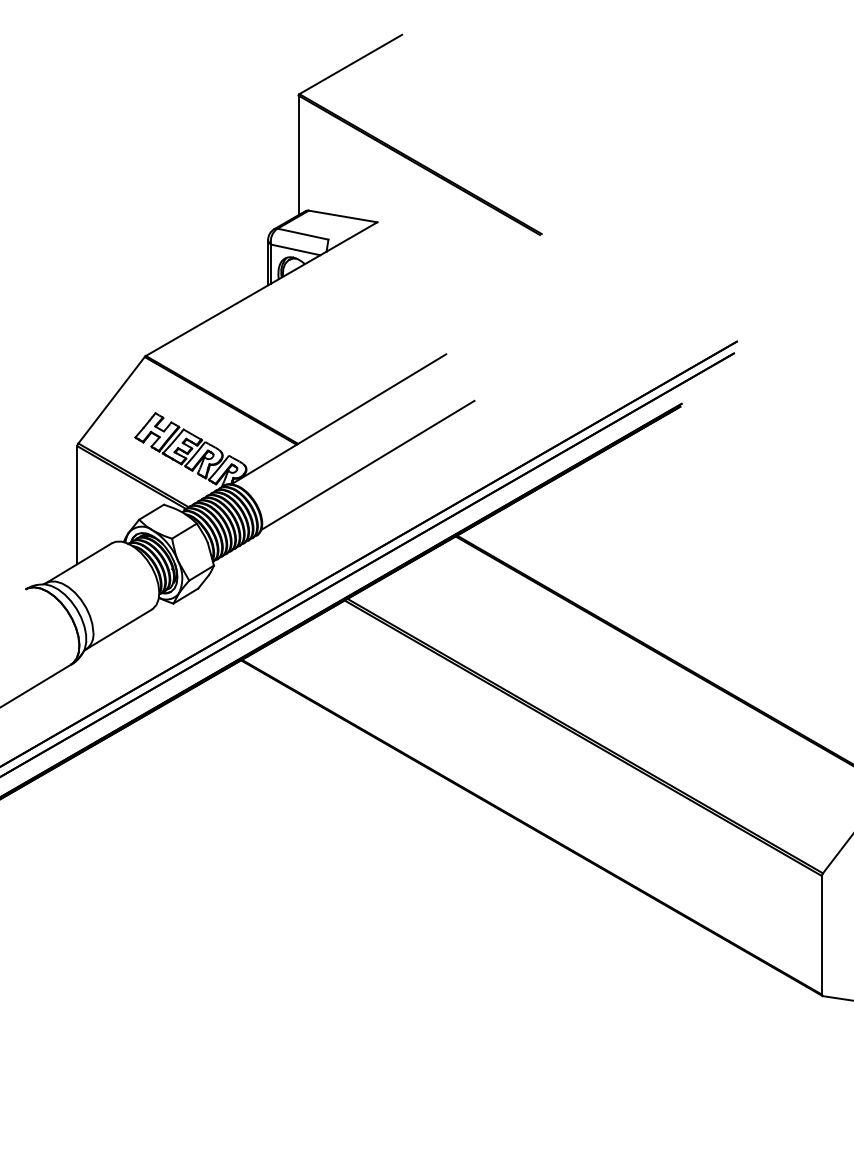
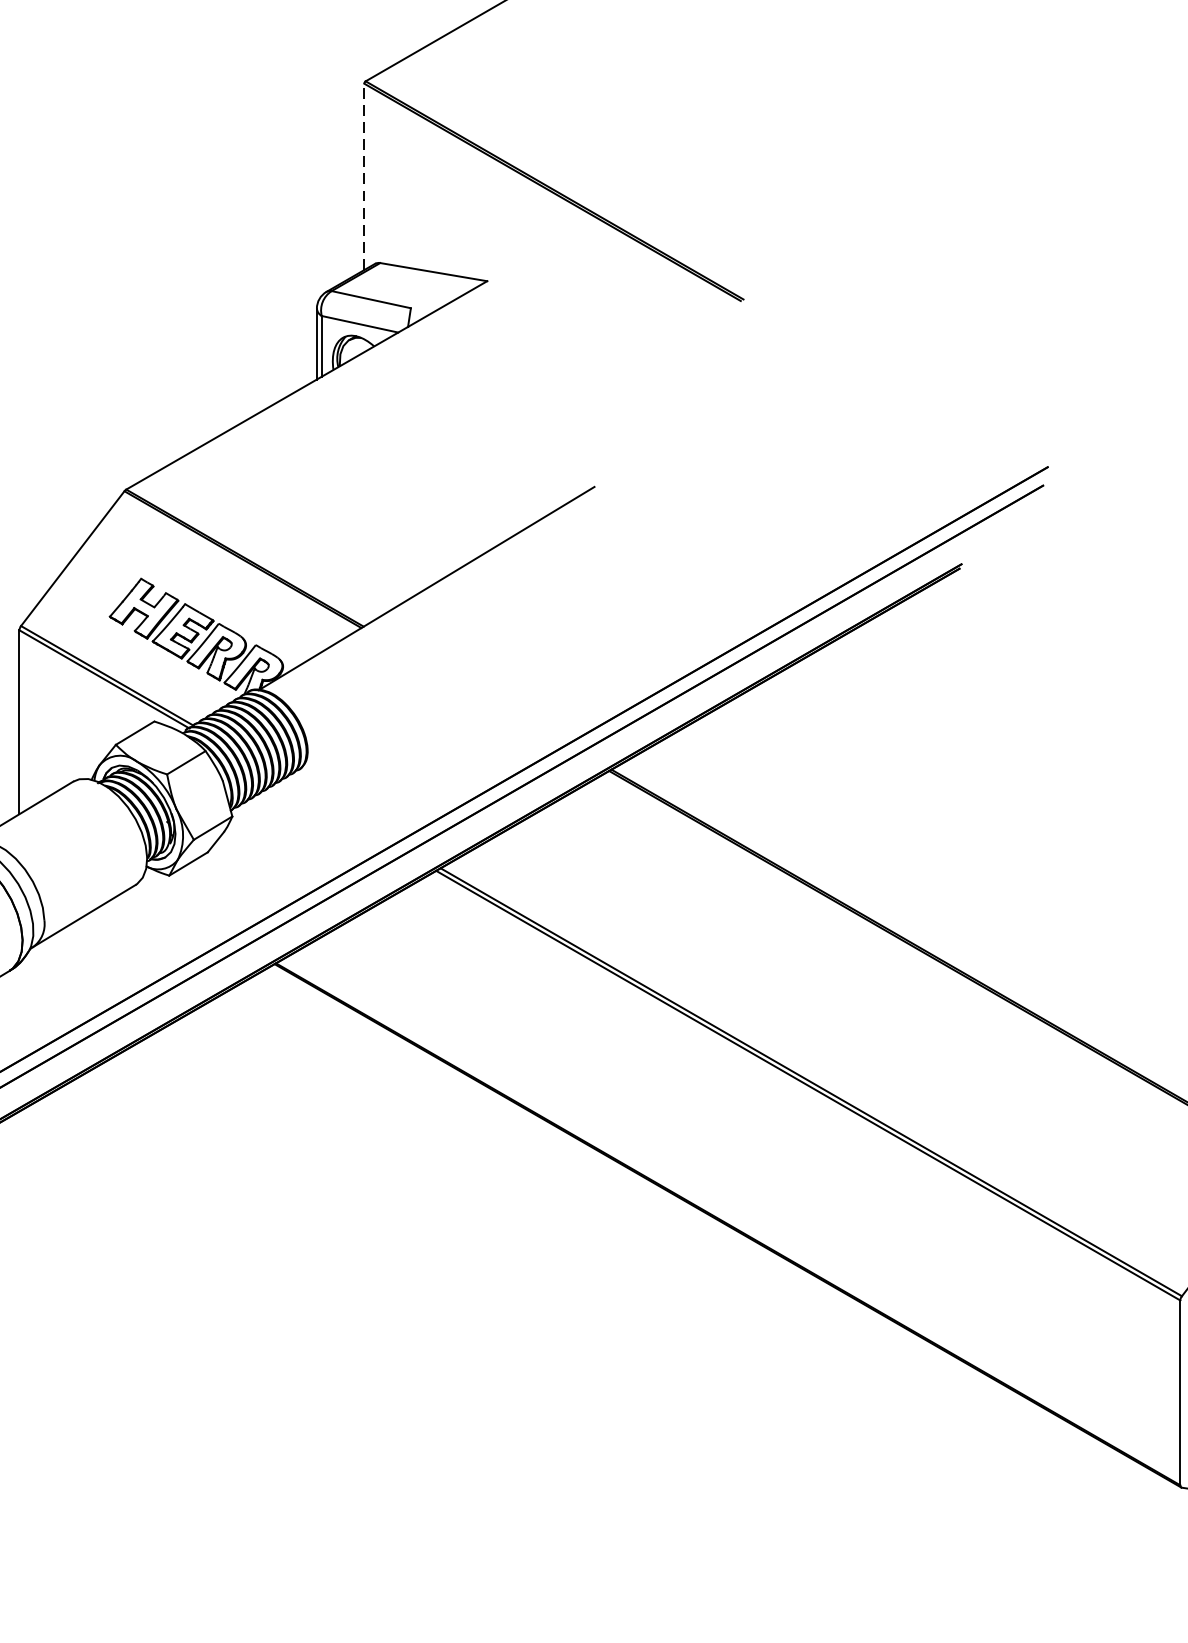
line: (298, 155) -> (364, 177), solid -> dashed
line: (367, 465) -> (471, 660), removed

